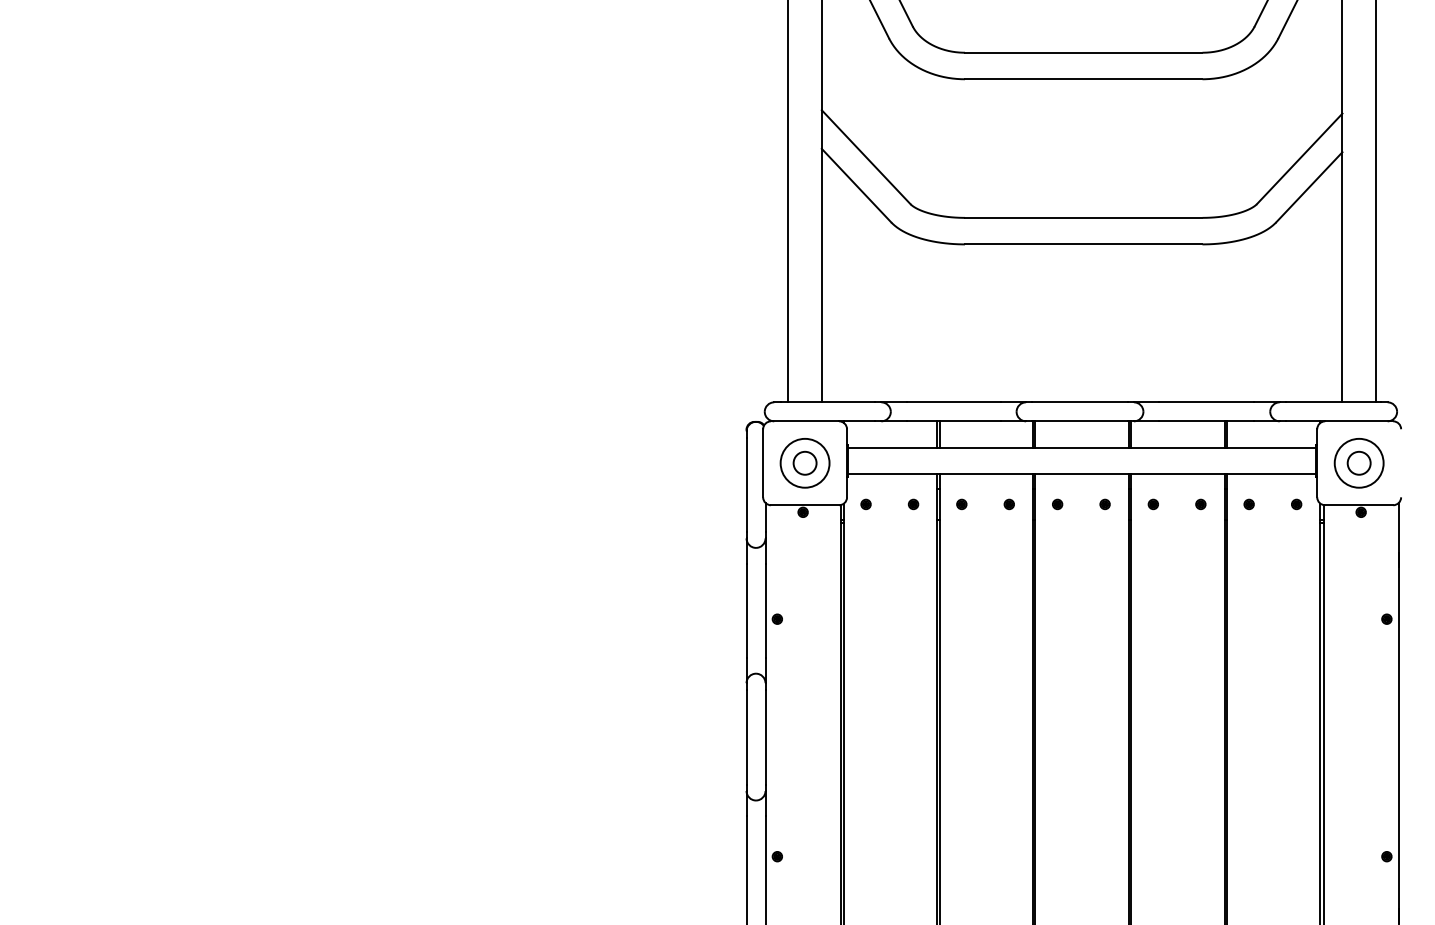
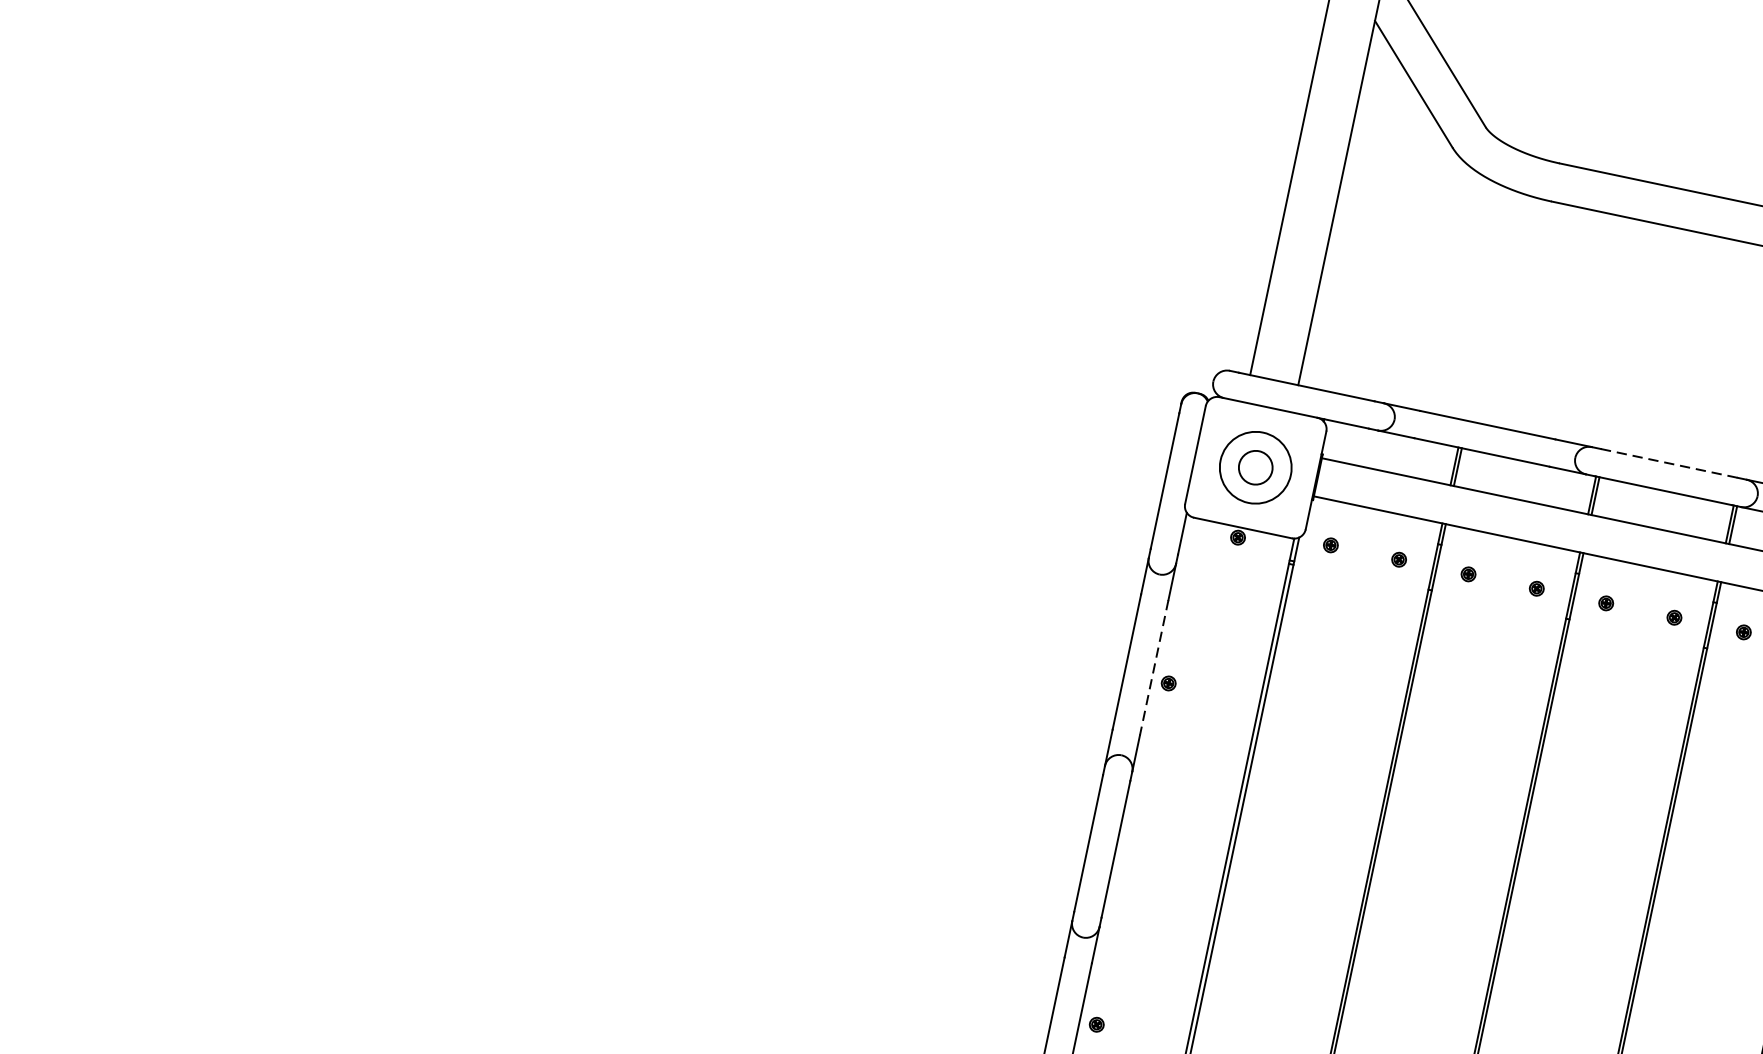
line: (1080, 402) -> (1669, 463), solid -> dashed
line: (765, 611) -> (1153, 668), solid -> dashed

